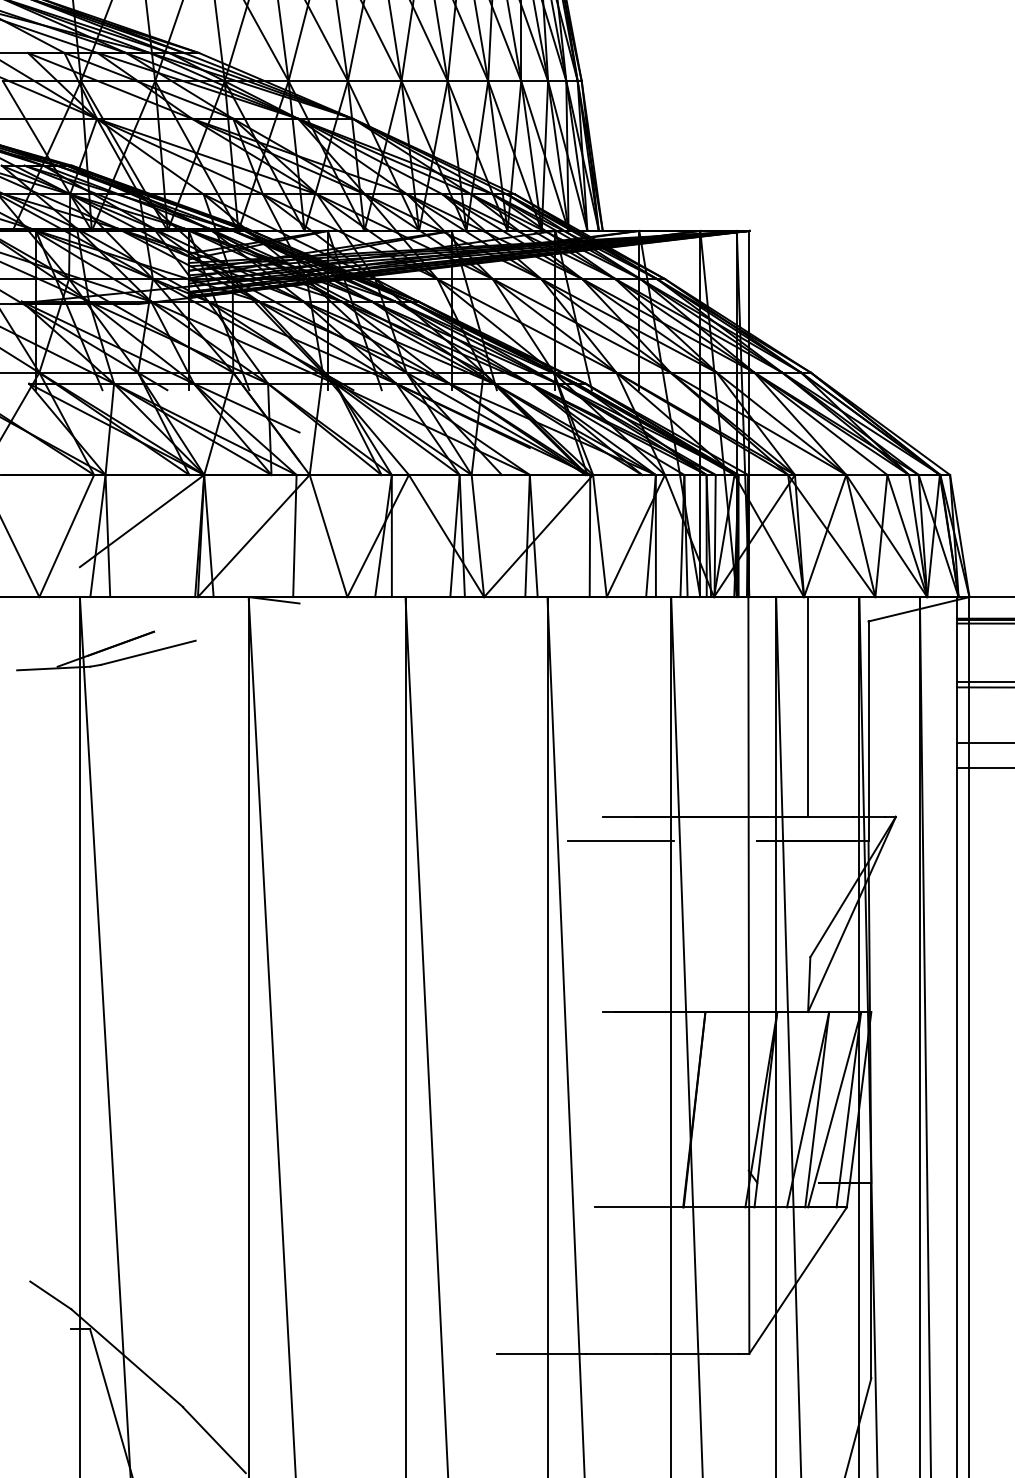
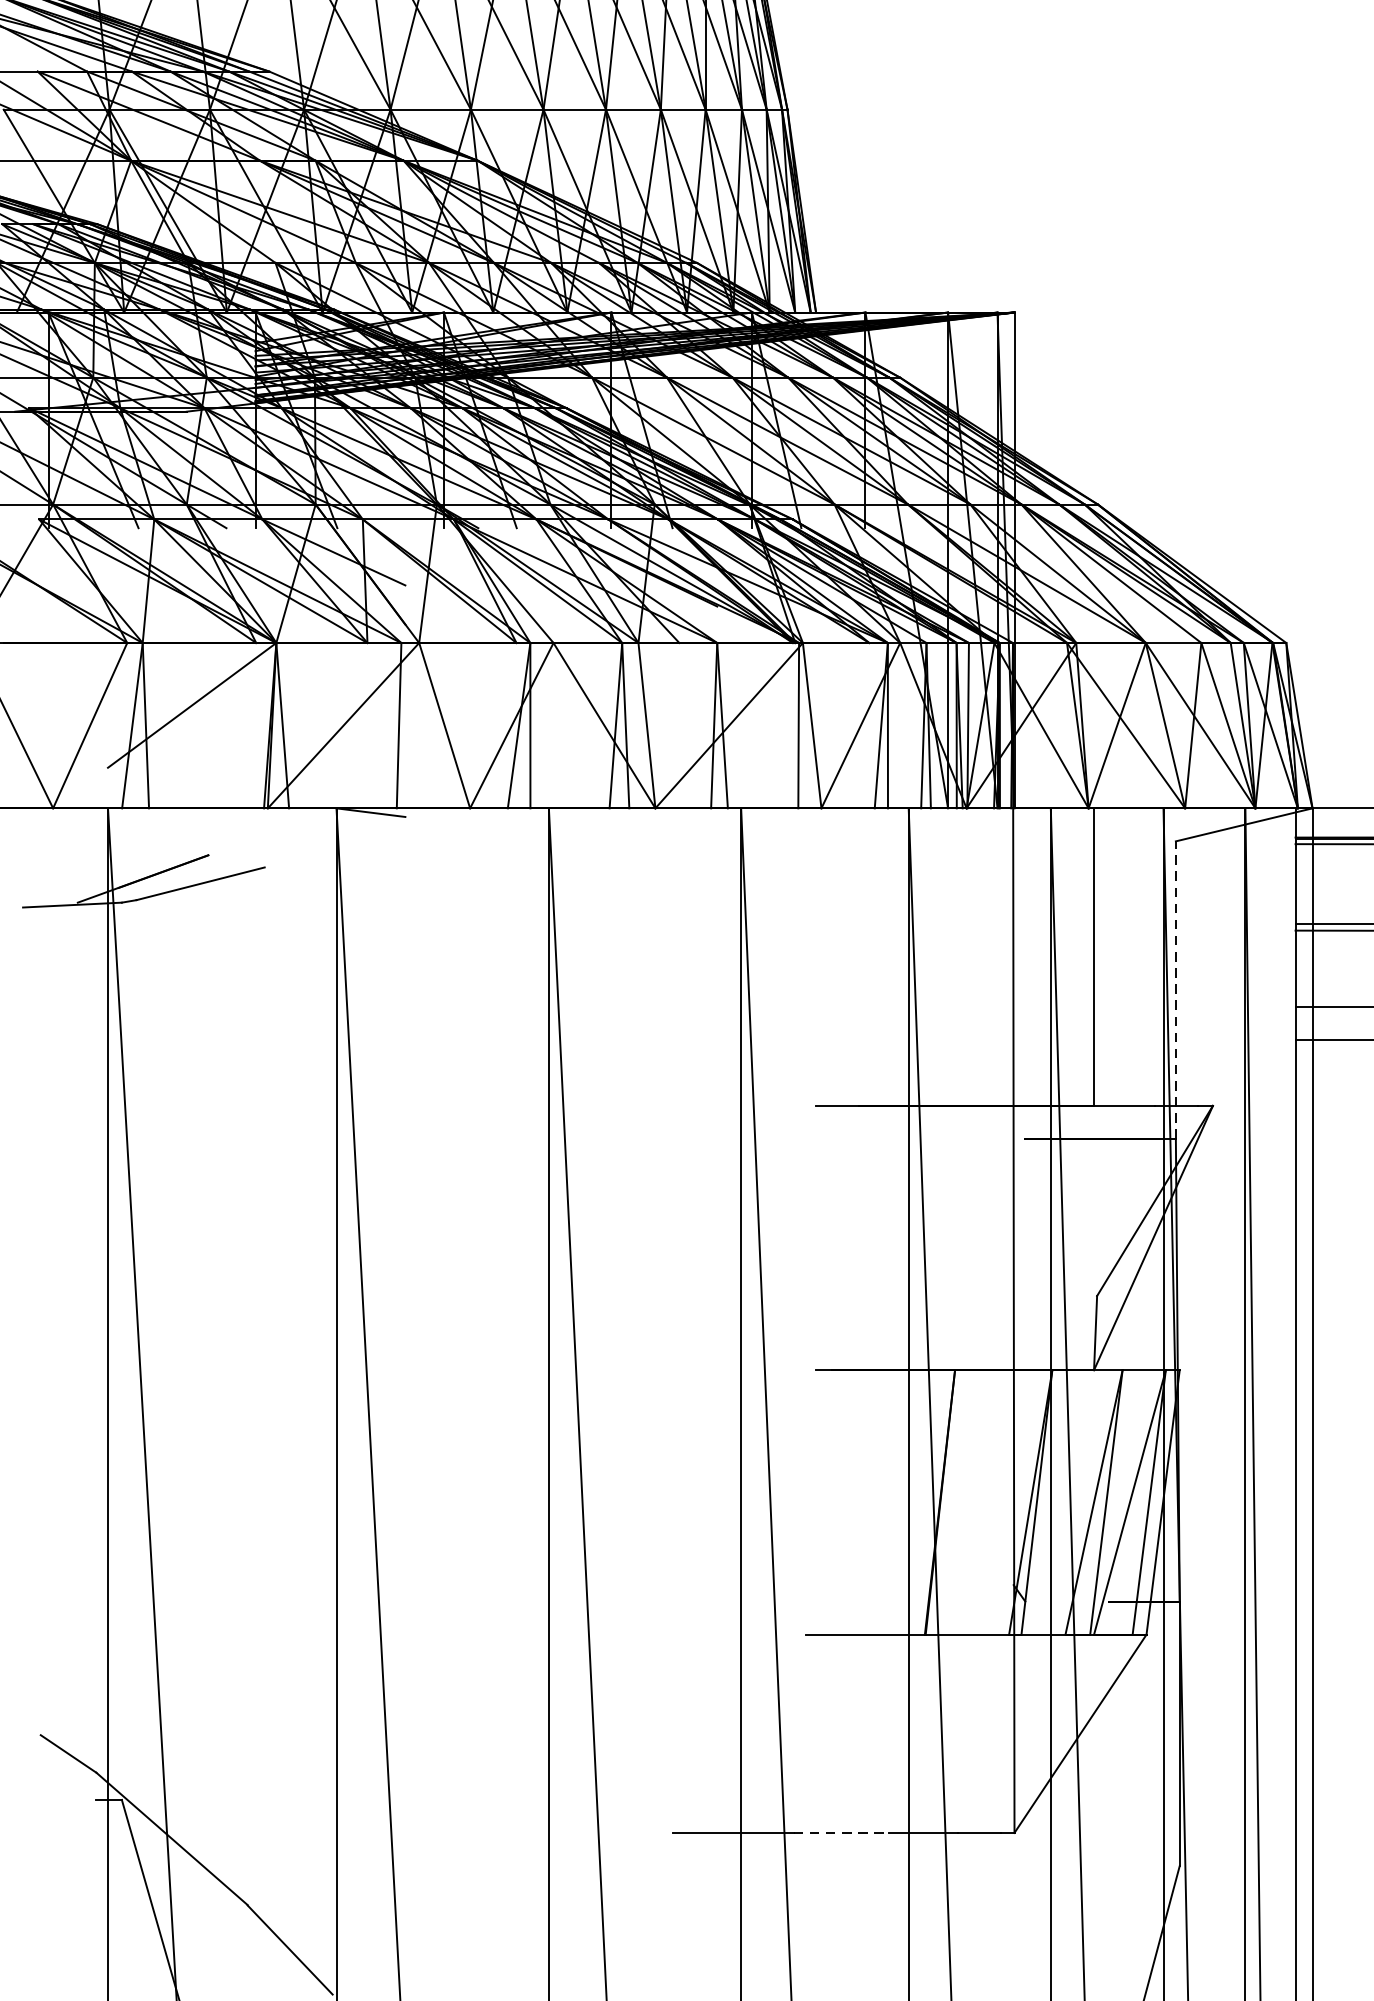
line: (868, 731) -> (1175, 990), solid -> dashed
line: (620, 841) -> (840, 1139), removed
line: (621, 1353) -> (841, 1832), solid -> dashed

